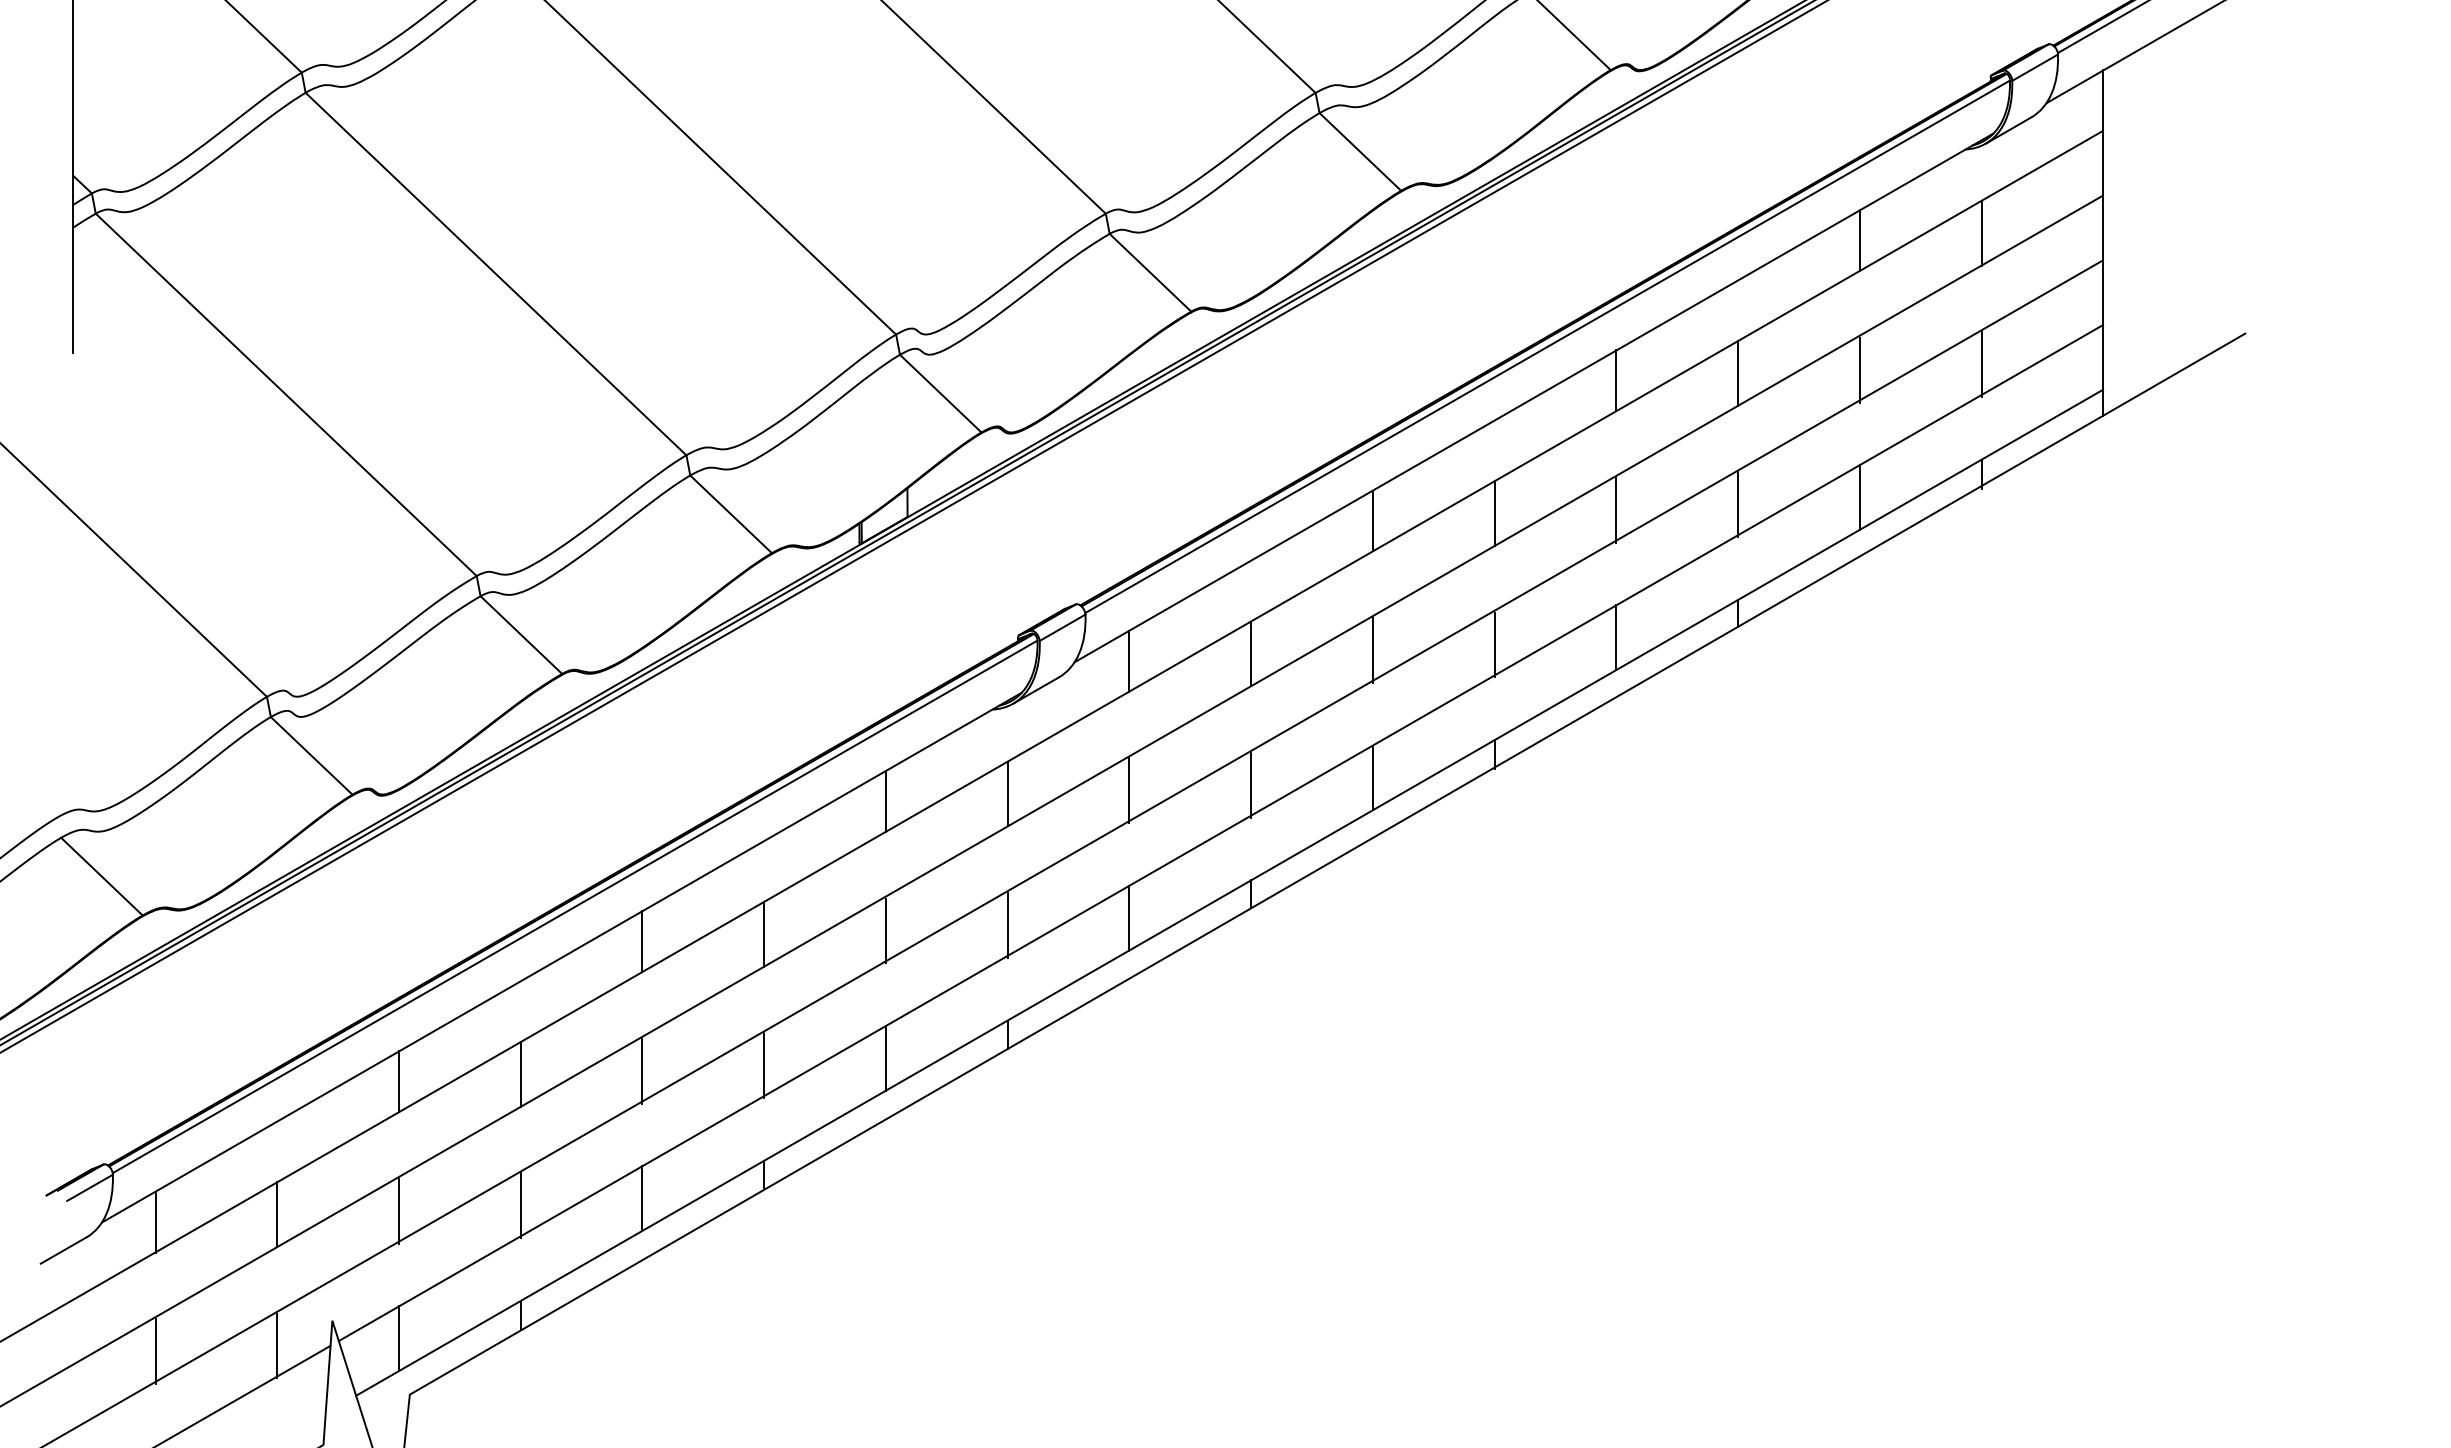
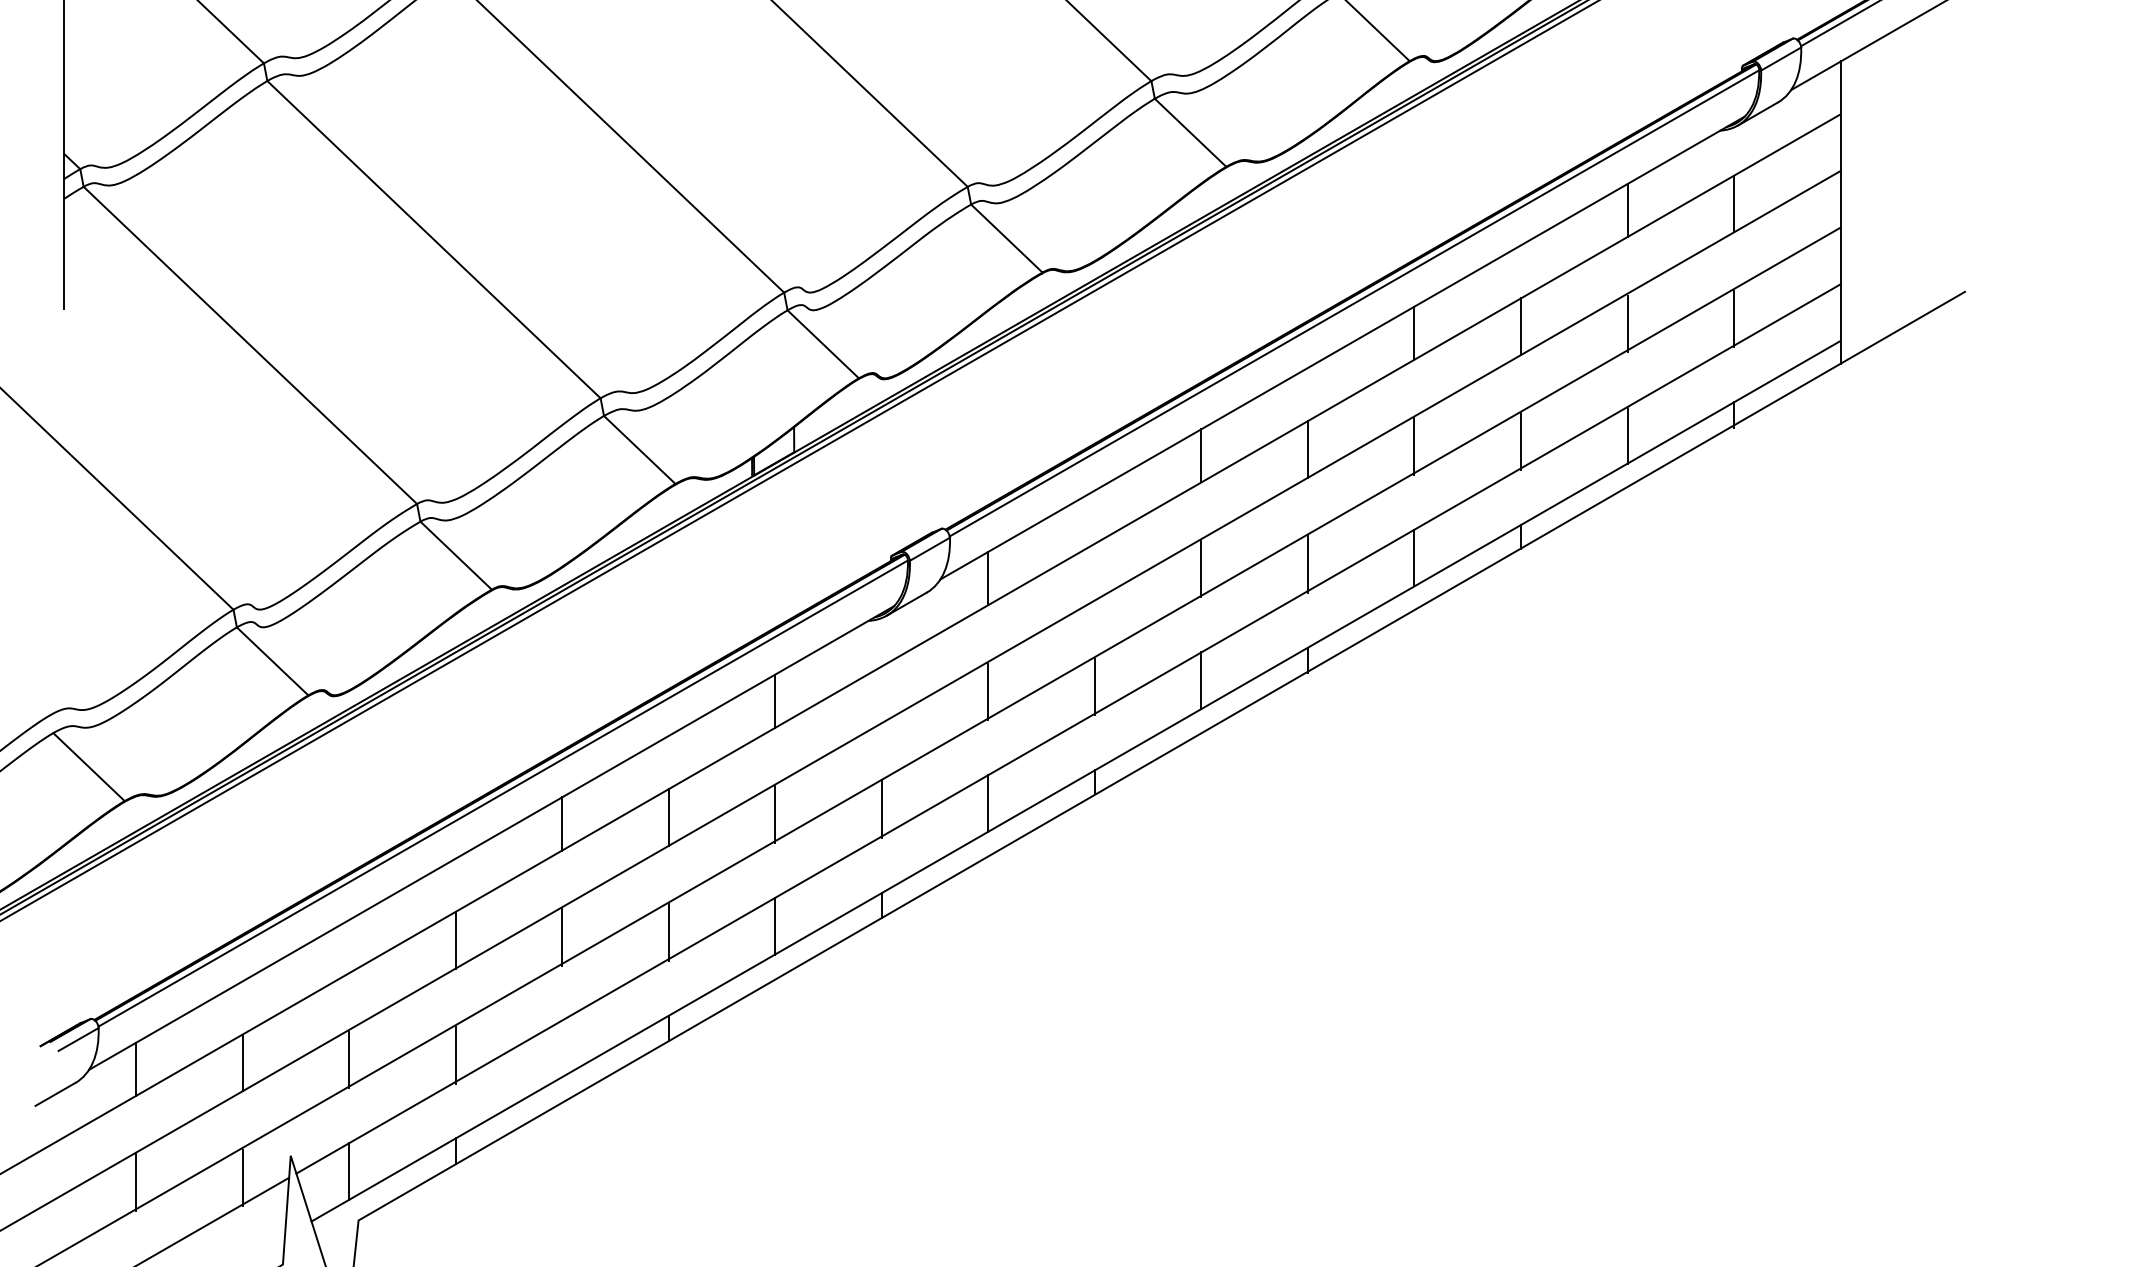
line: (1251, 653) -> (1095, 571), removed
line: (1007, 793) -> (881, 694), removed
line: (398, 1081) -> (348, 946), removed
line: (642, 1198) -> (562, 1048), removed

